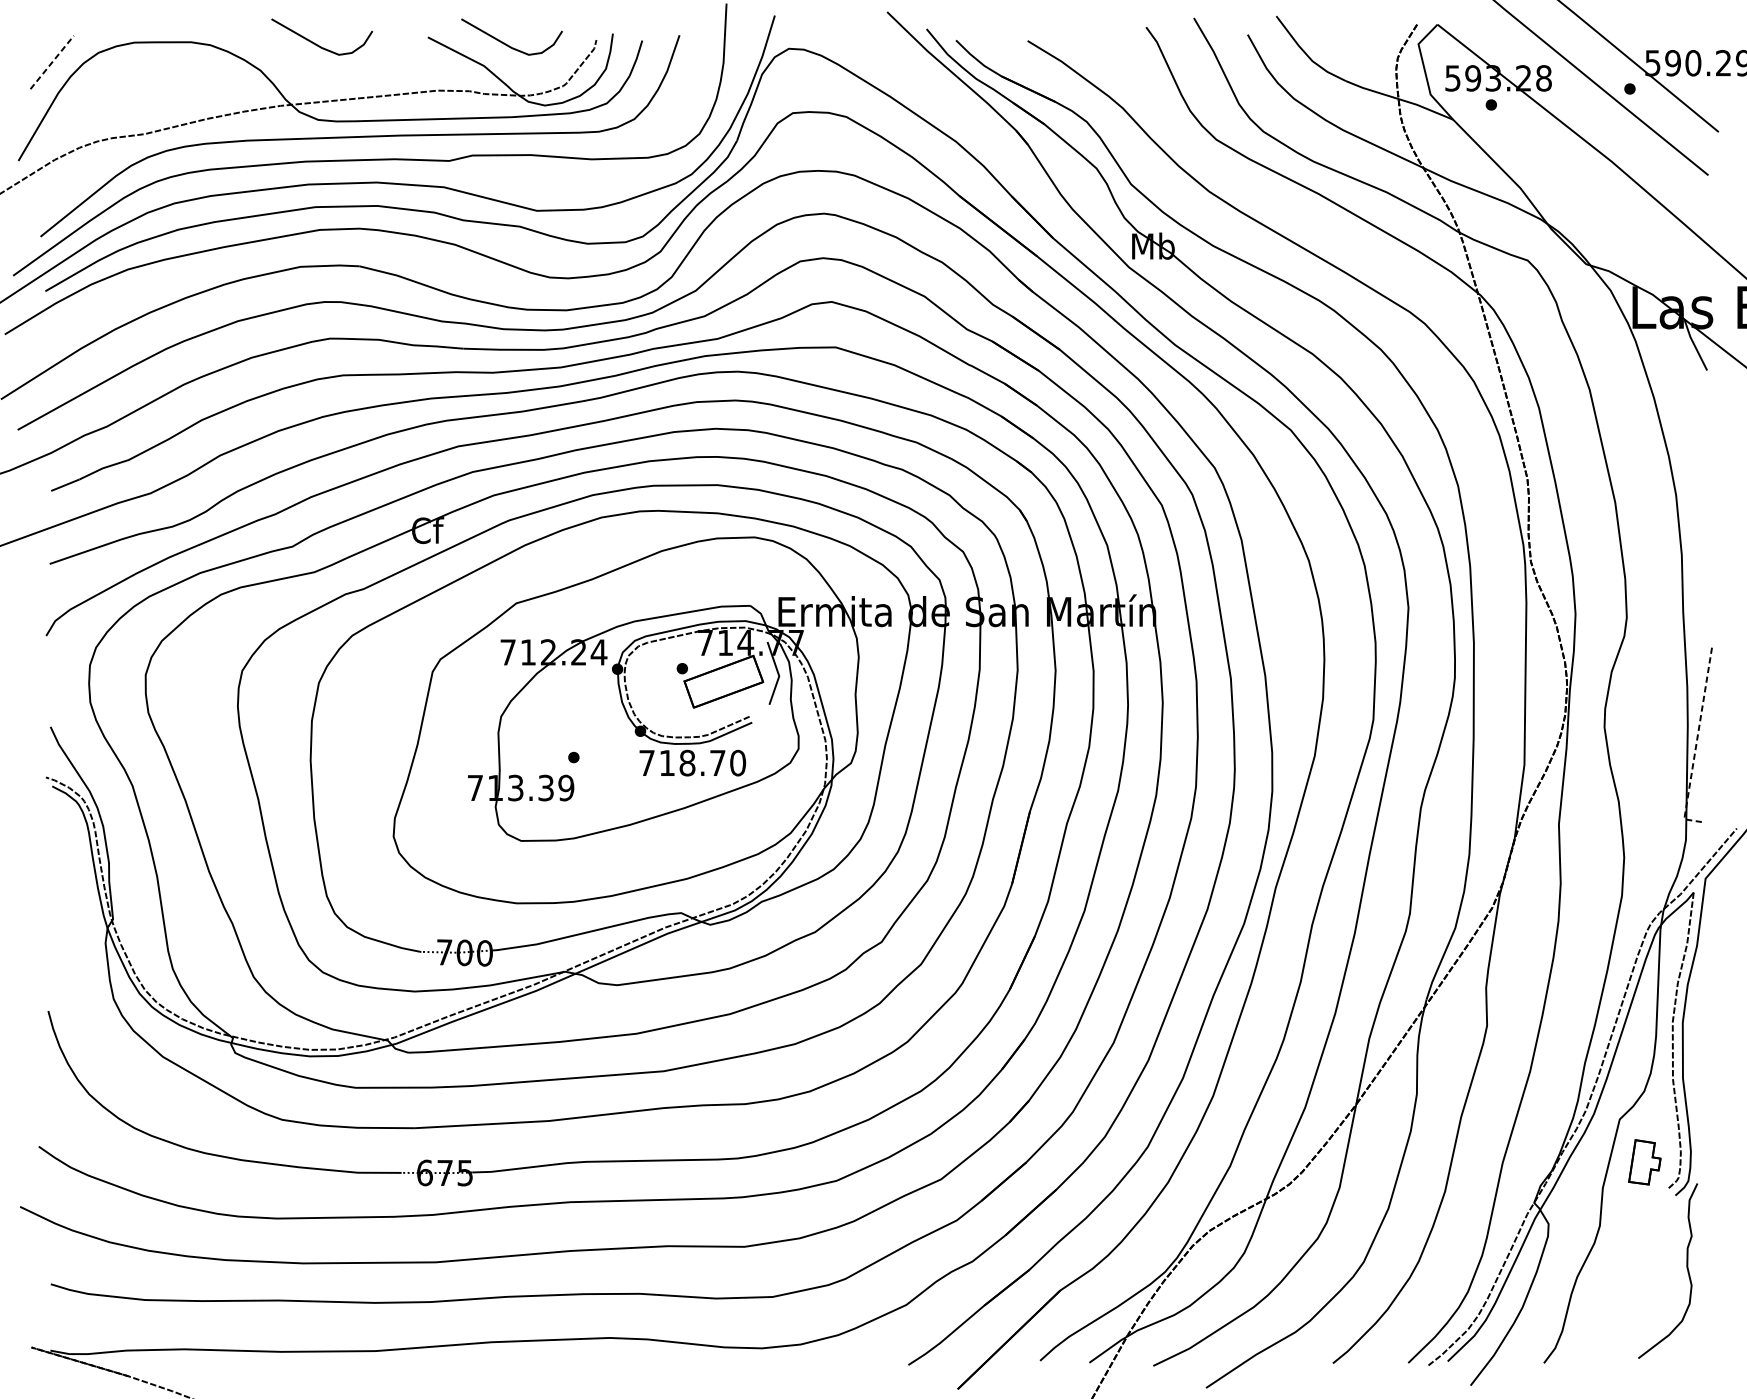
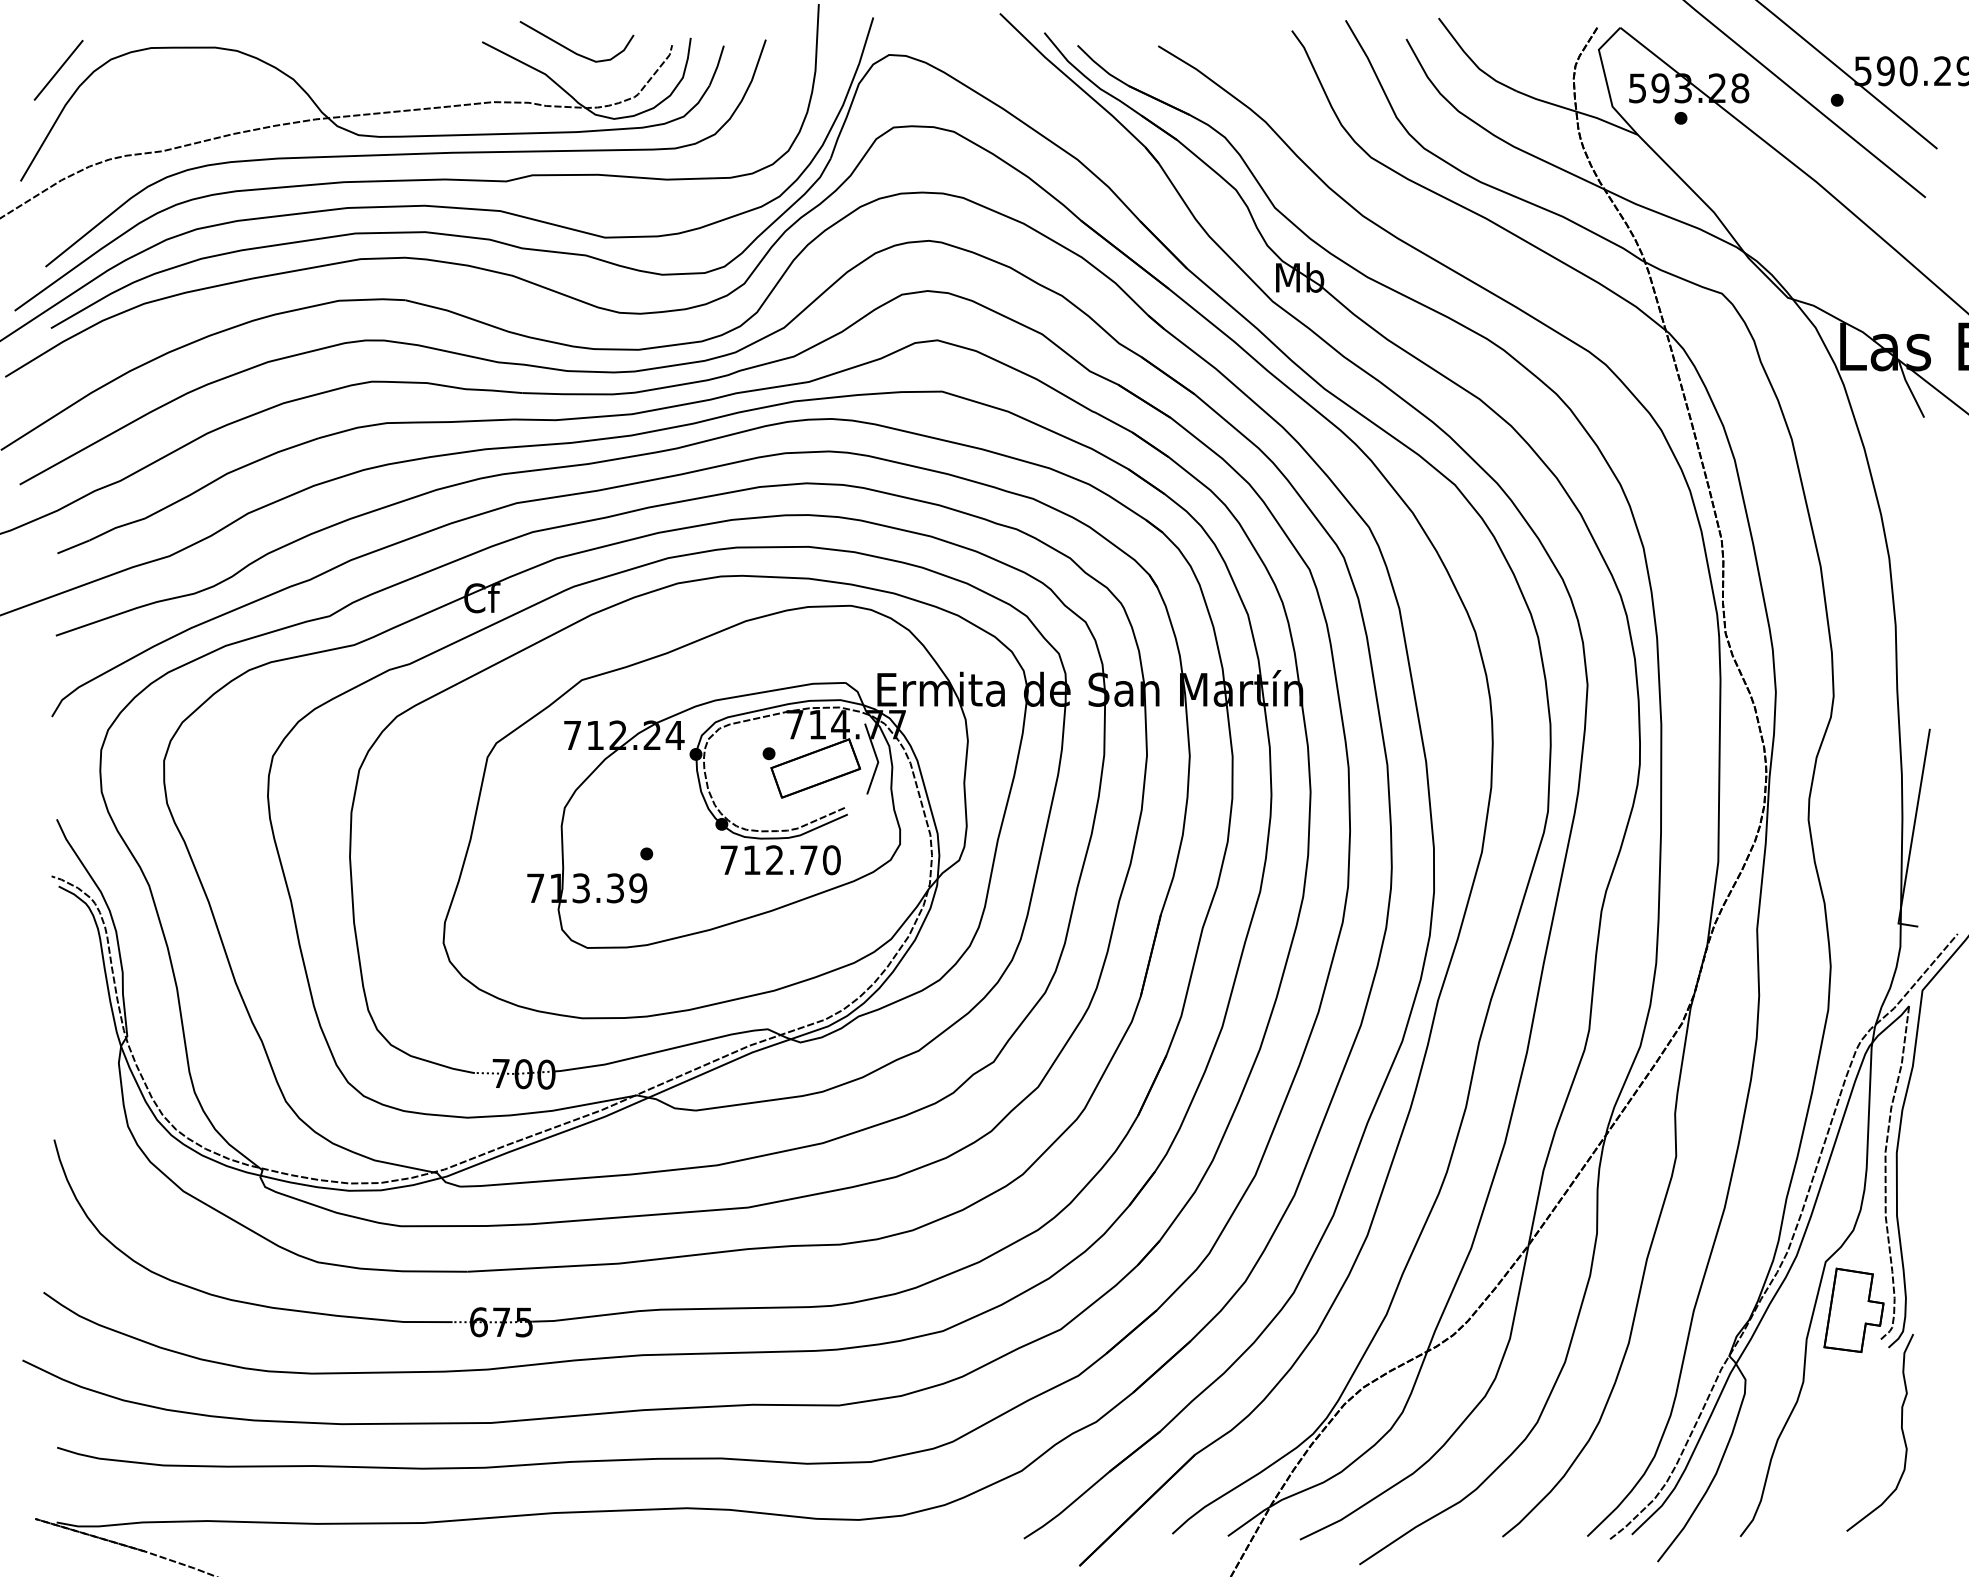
curve: (318, 44) -> (358, 50), removed
line: (52, 62) -> (58, 70), dashed -> solid
line: (1696, 742) -> (1912, 837), dashed -> solid
text: (687, 763) -> (774, 860), 718.70 -> 712.70
part: (1644, 1161) -> (1853, 1309), size x1.67

